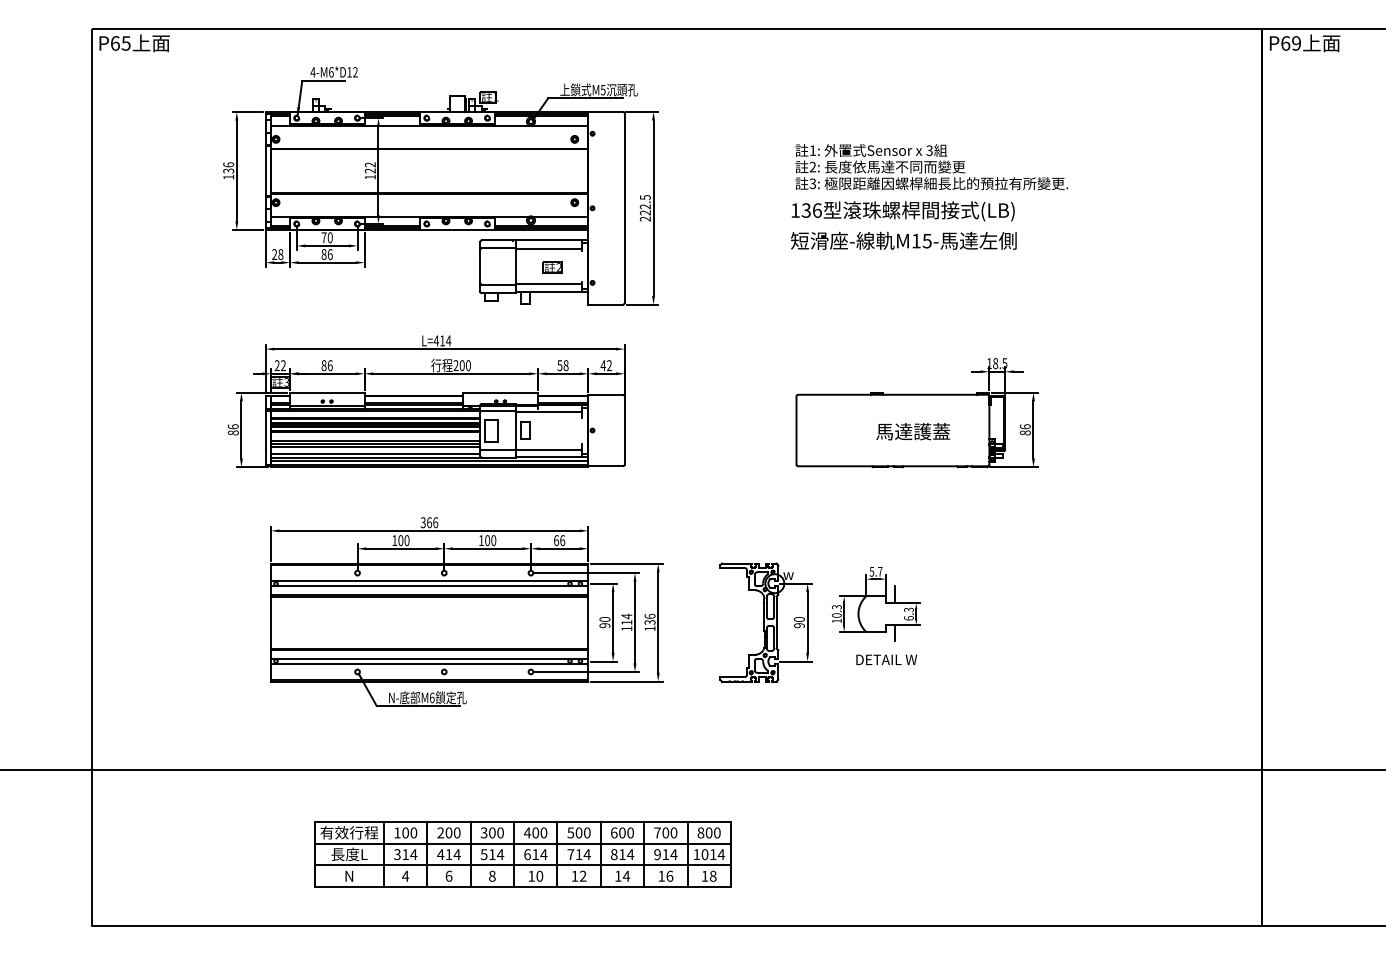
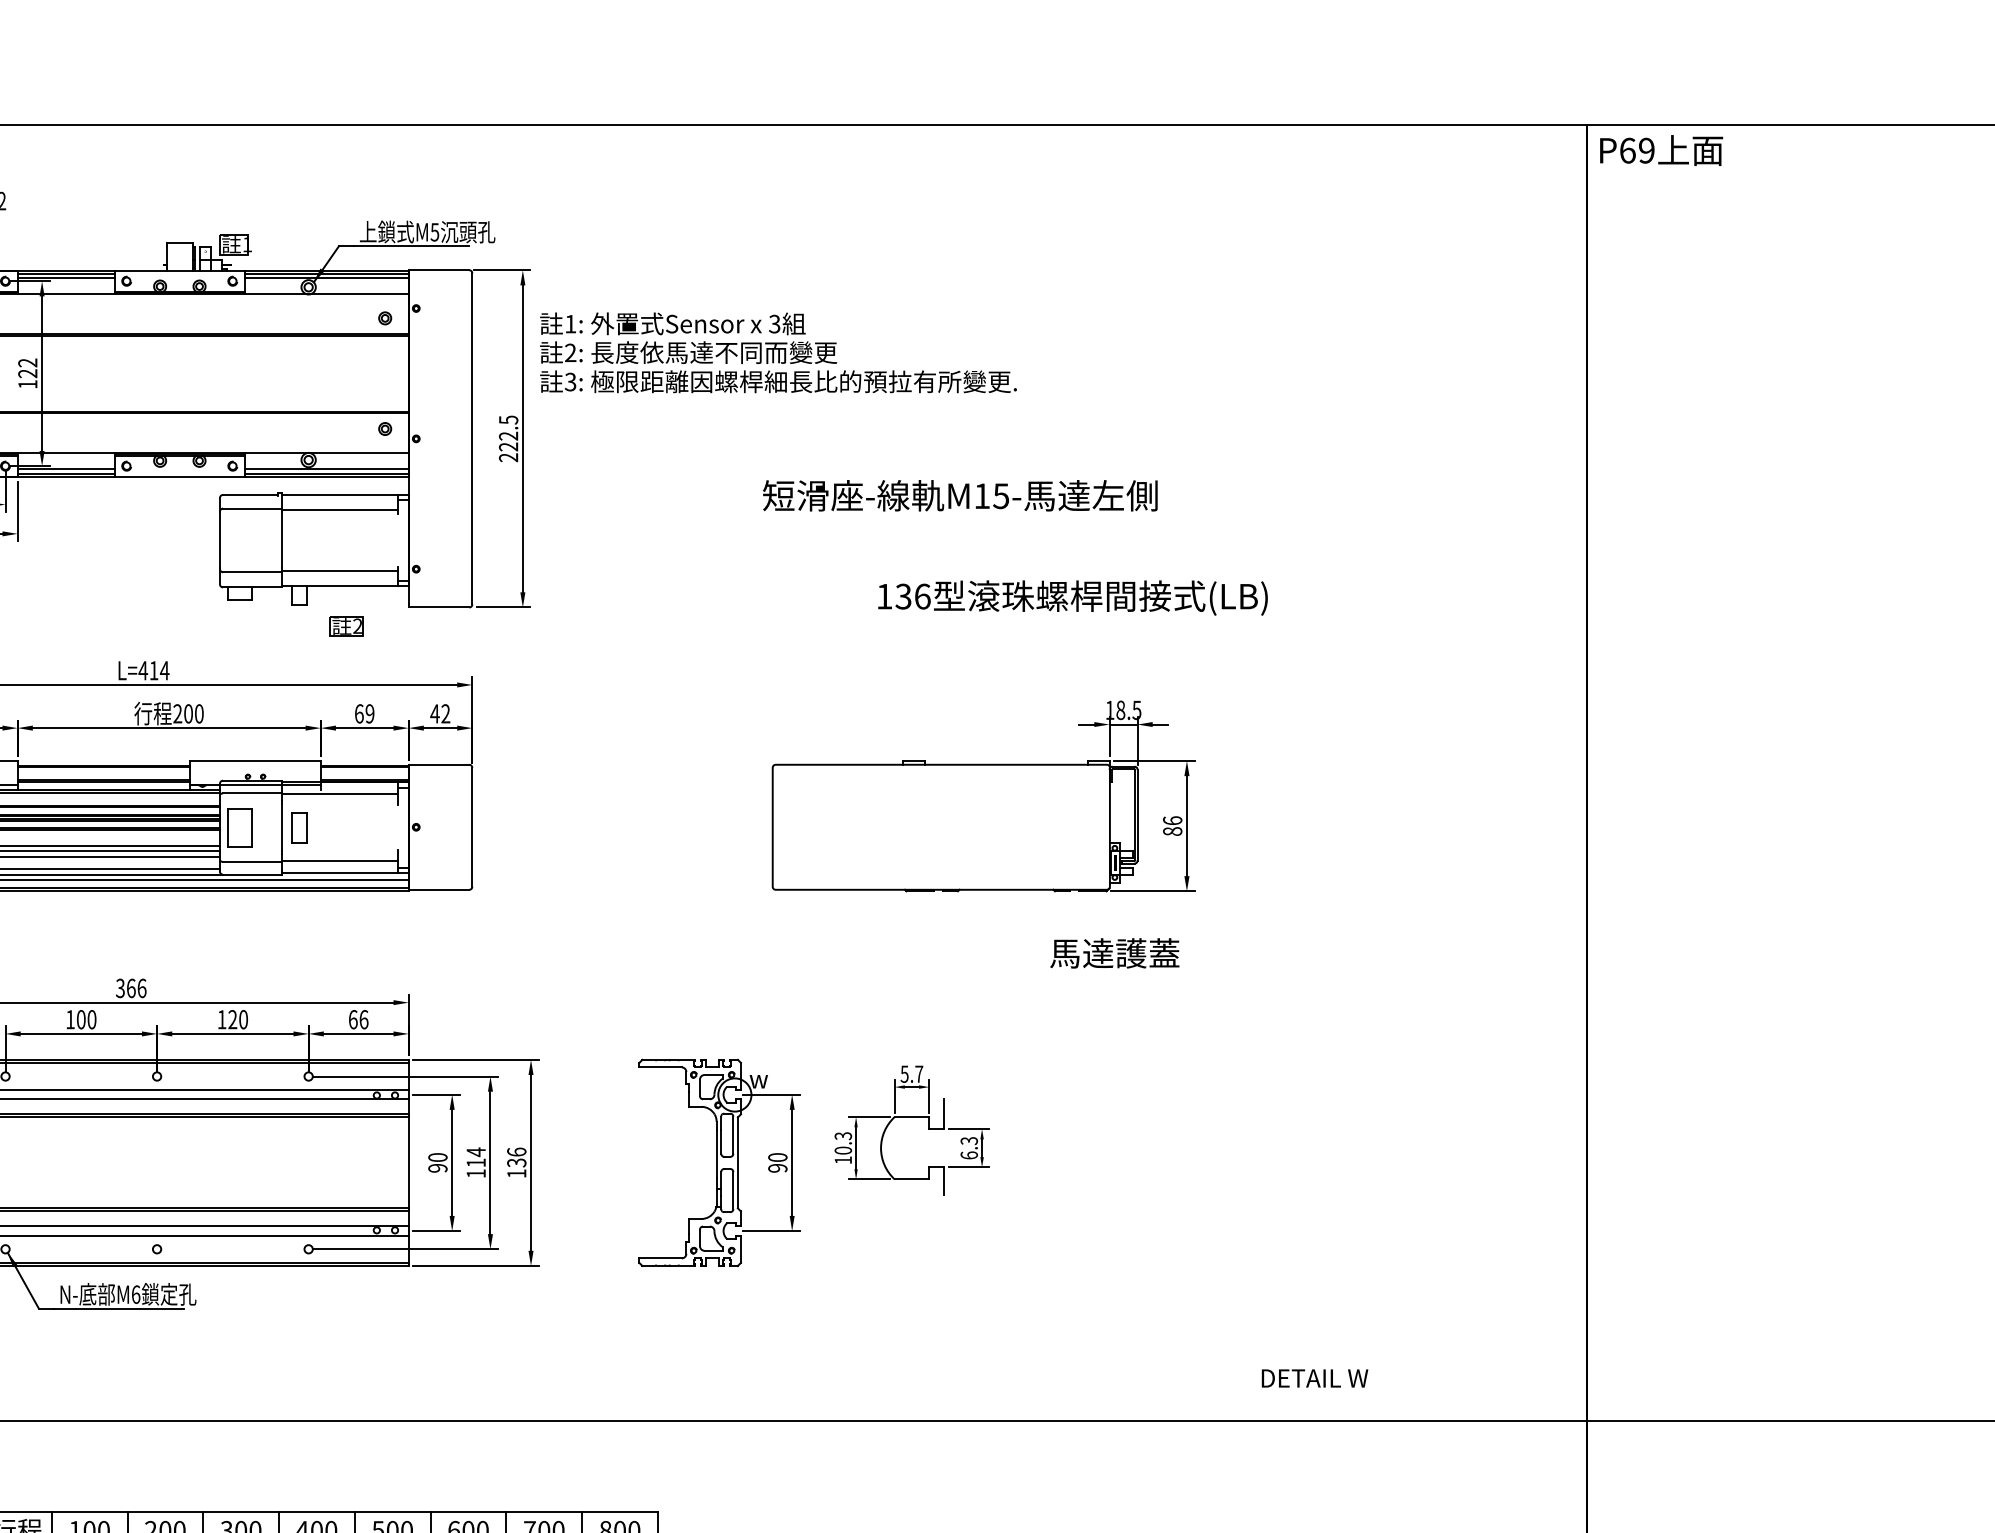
text: (931, 167) -> (777, 353), moved
text: (903, 211) -> (1073, 598), moved
part: (552, 267) -> (346, 626), moved
text: (562, 365) -> (363, 713), 58 -> 69
text: (913, 431) -> (1115, 953), moved
text: (487, 540) -> (232, 1019), 100 -> 120
text: (886, 659) -> (1314, 1377), moved

